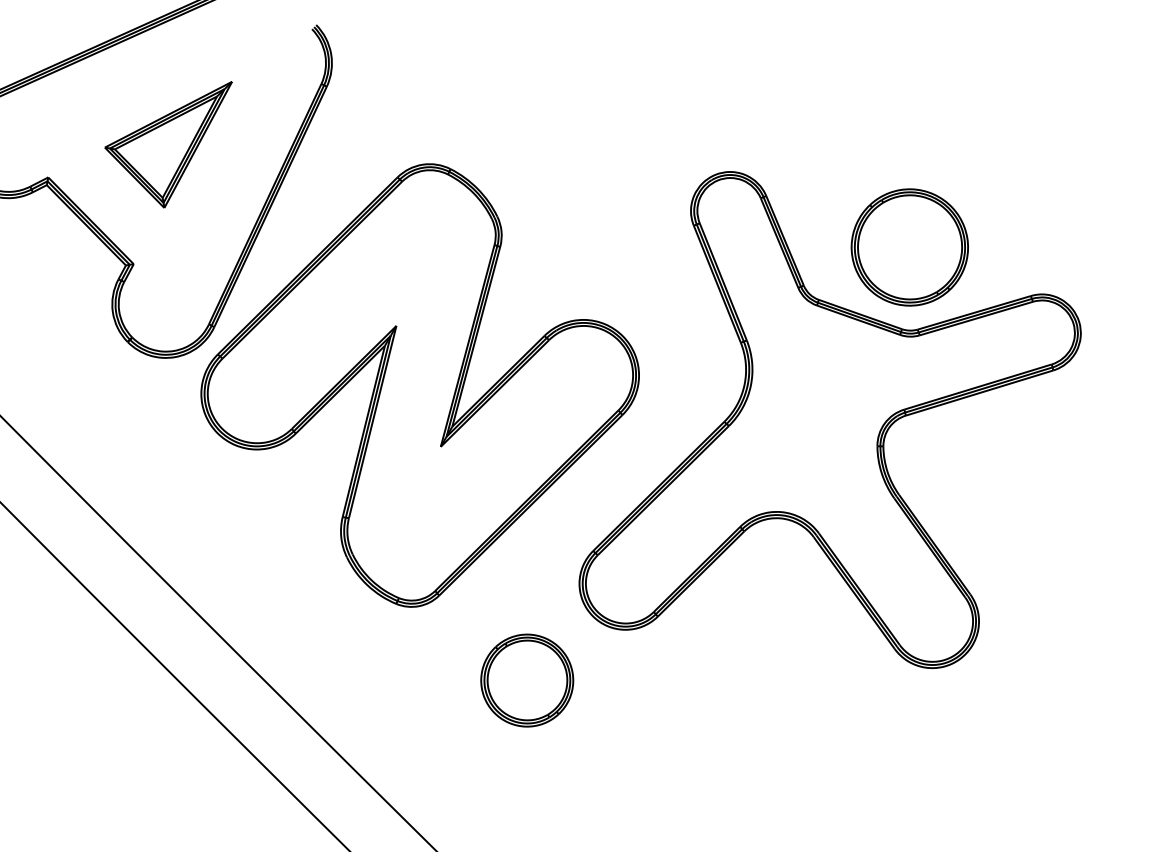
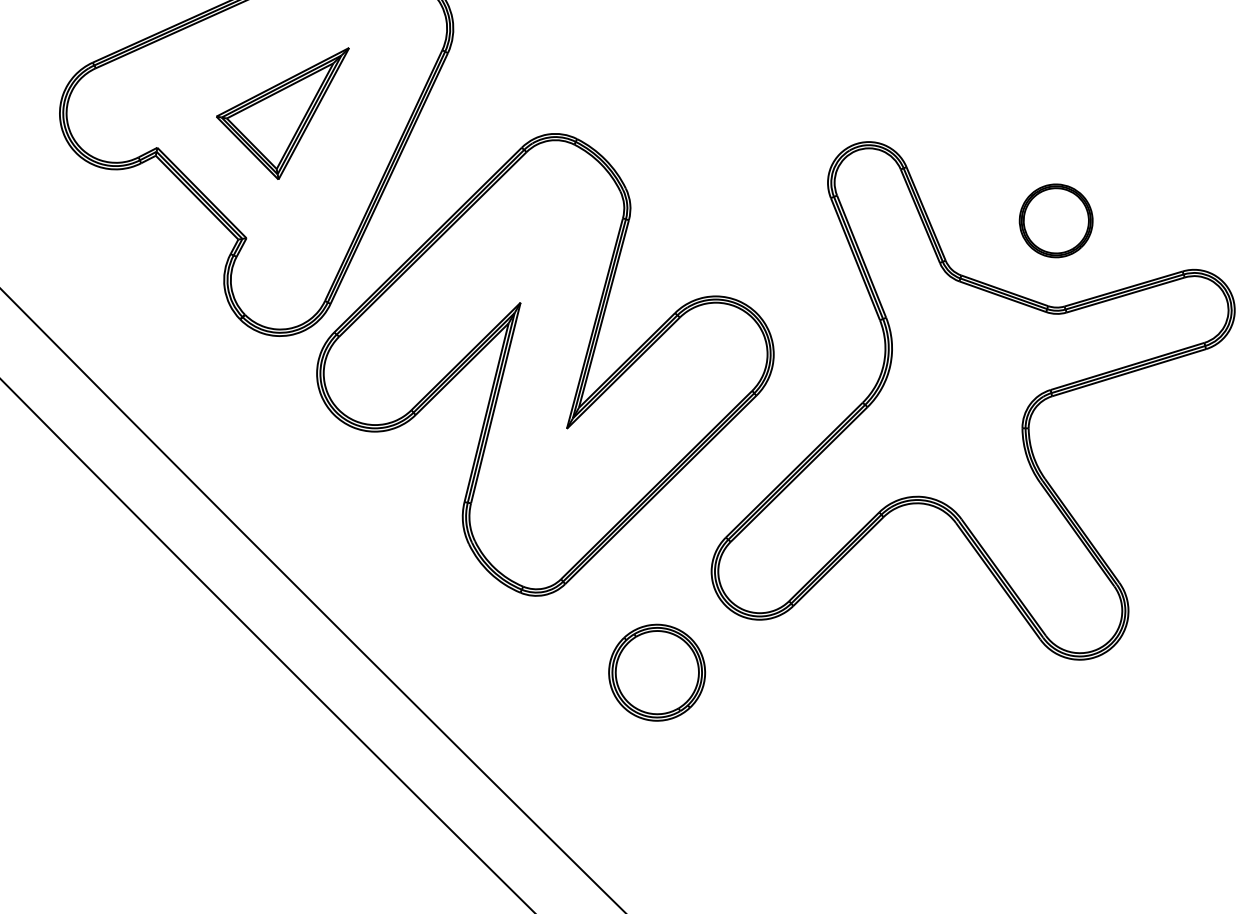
part: (909, 247) -> (1055, 220), size x0.6

